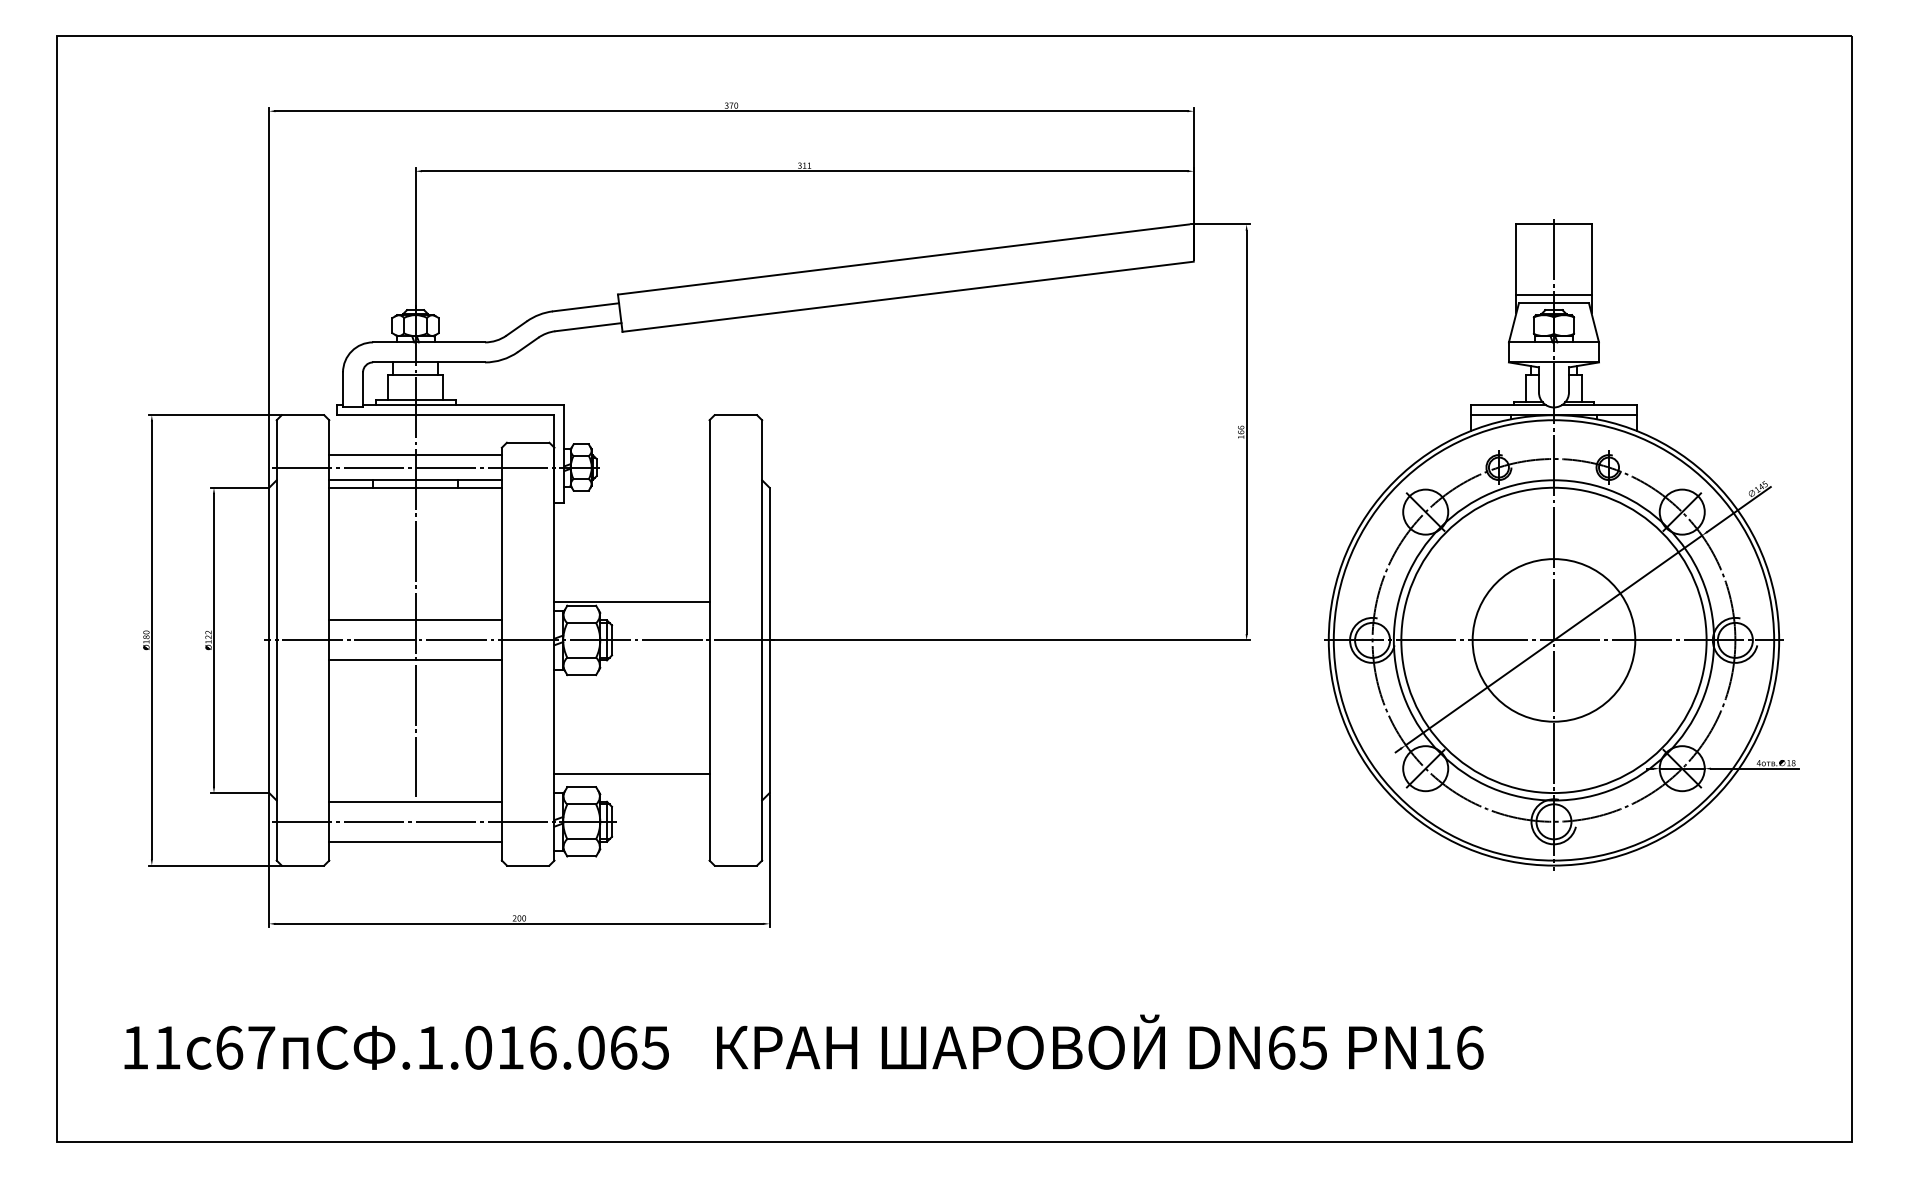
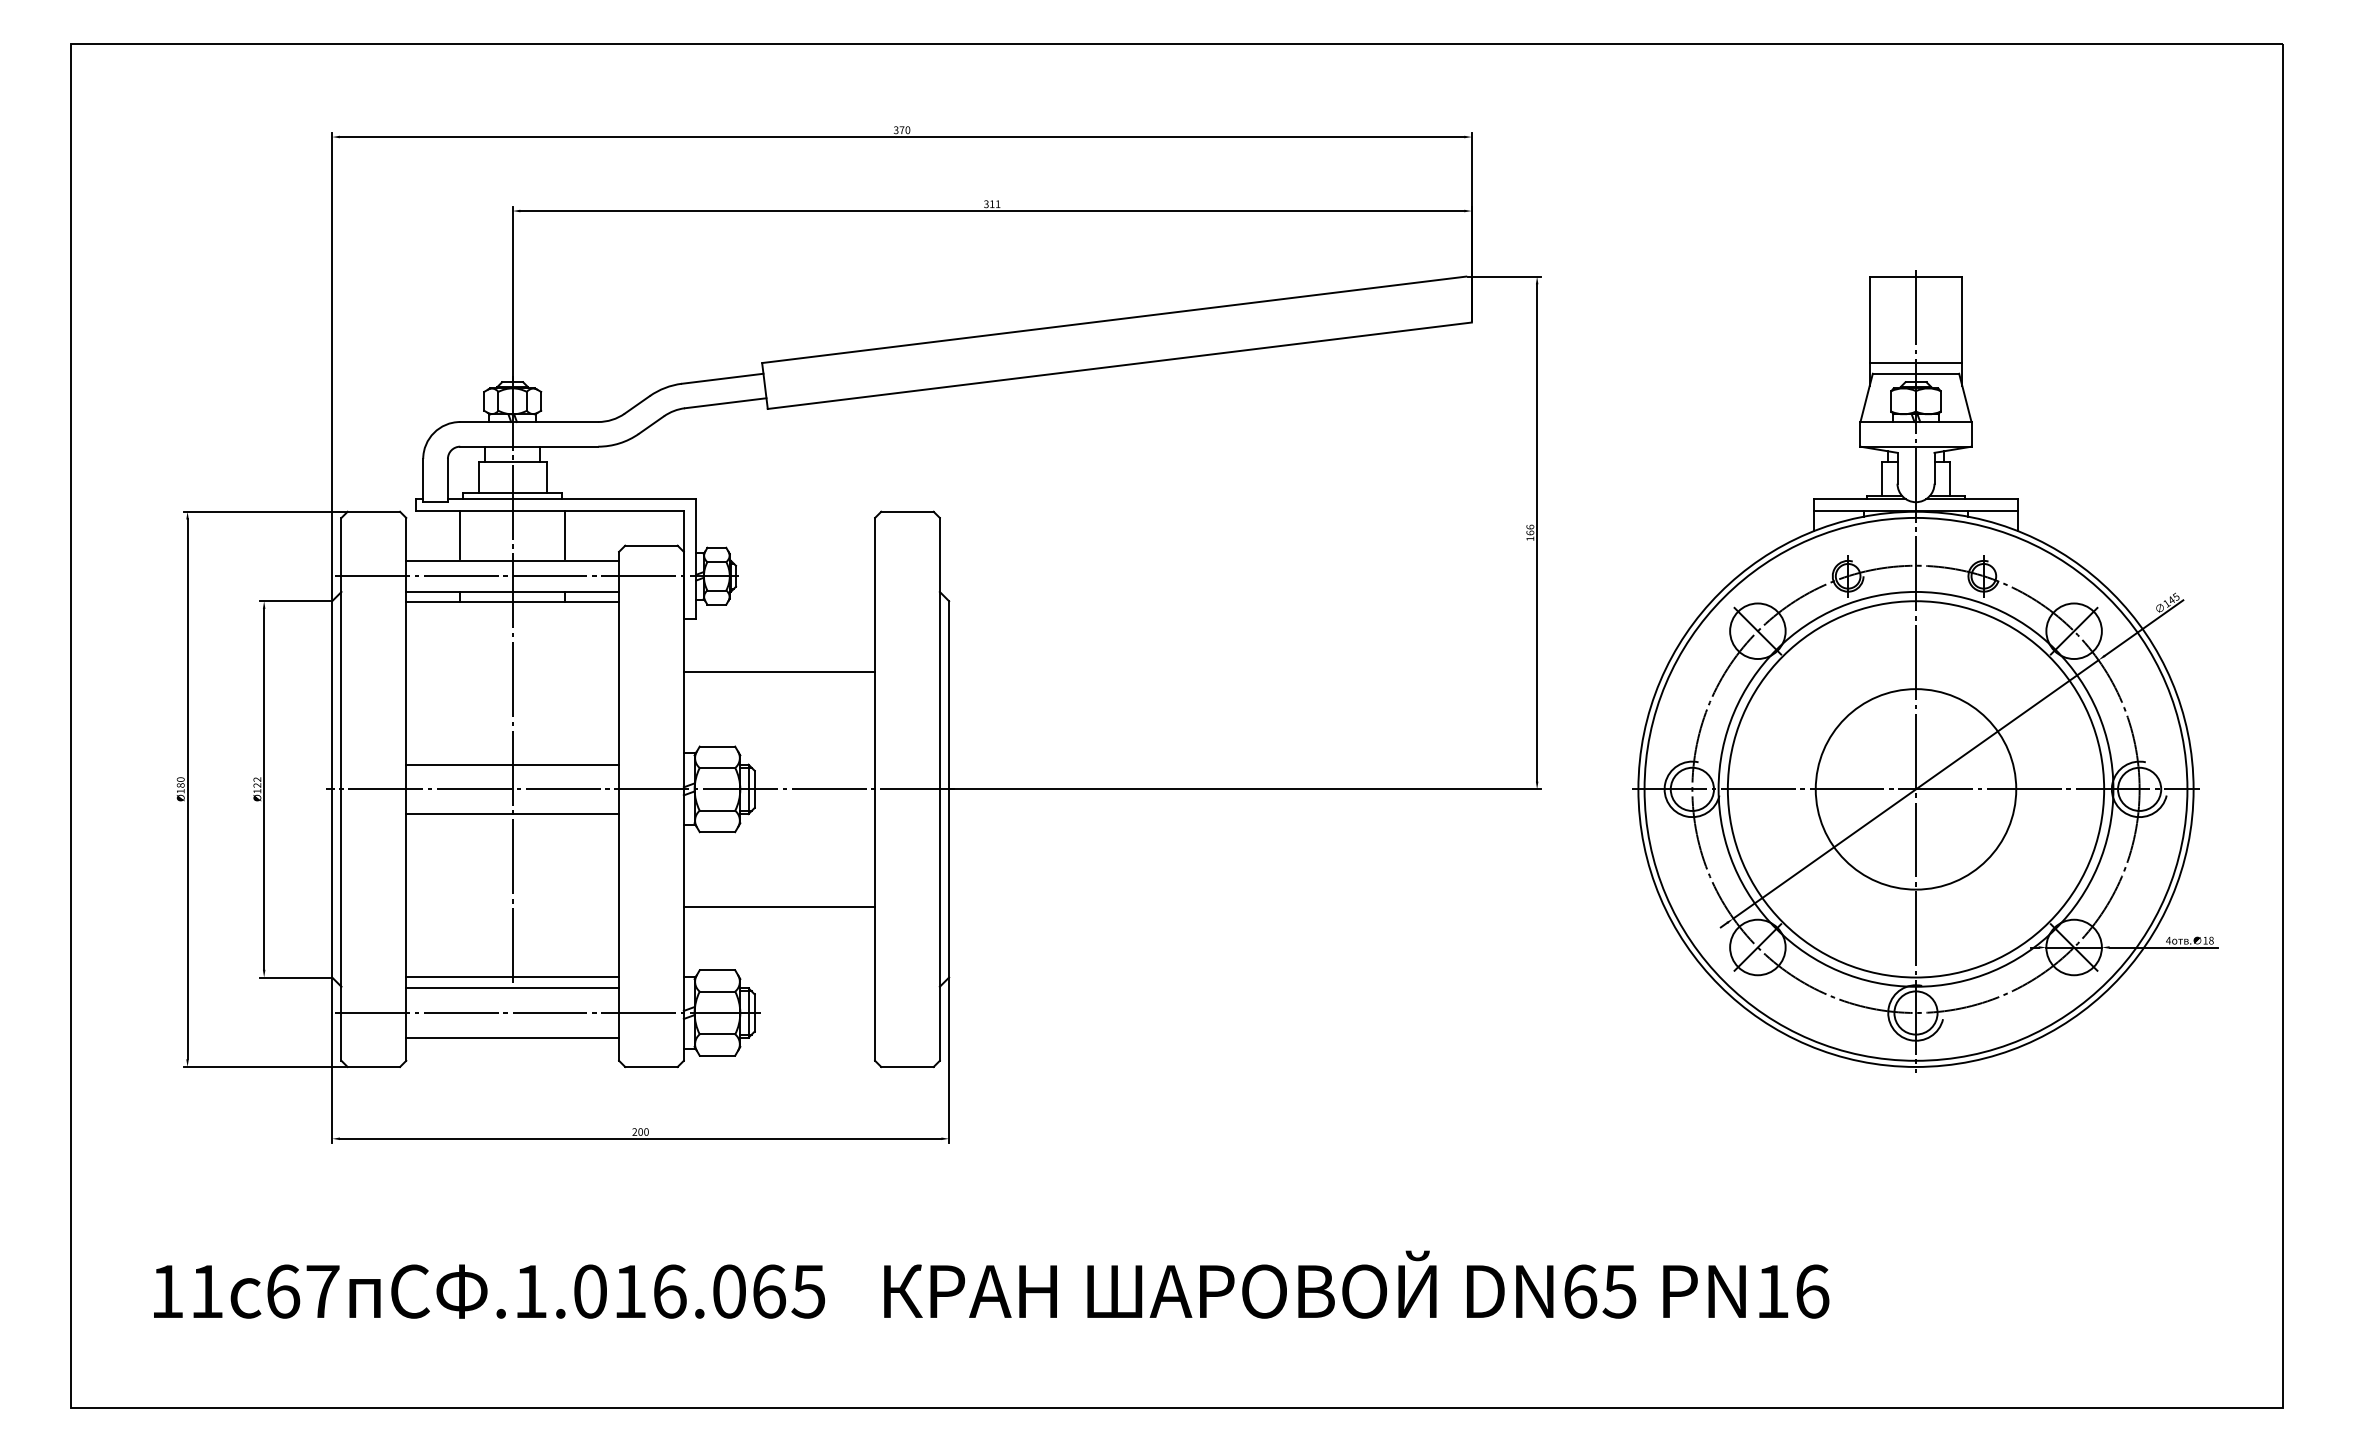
line: (373, 434) -> (460, 535), added
line: (458, 434) -> (565, 535), added
line: (632, 602) -> (779, 672), moved
line: (632, 773) -> (779, 906), moved
line: (415, 792) -> (512, 976), added

